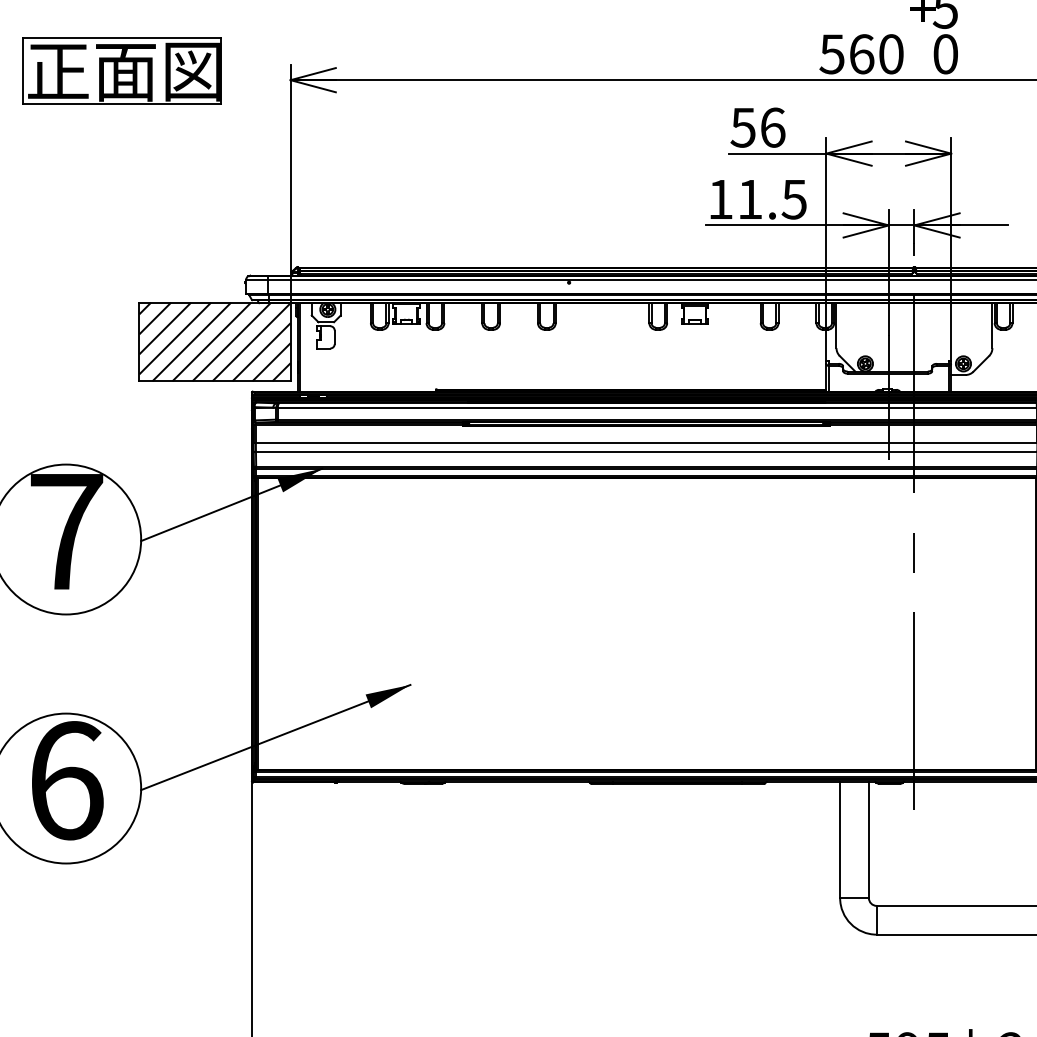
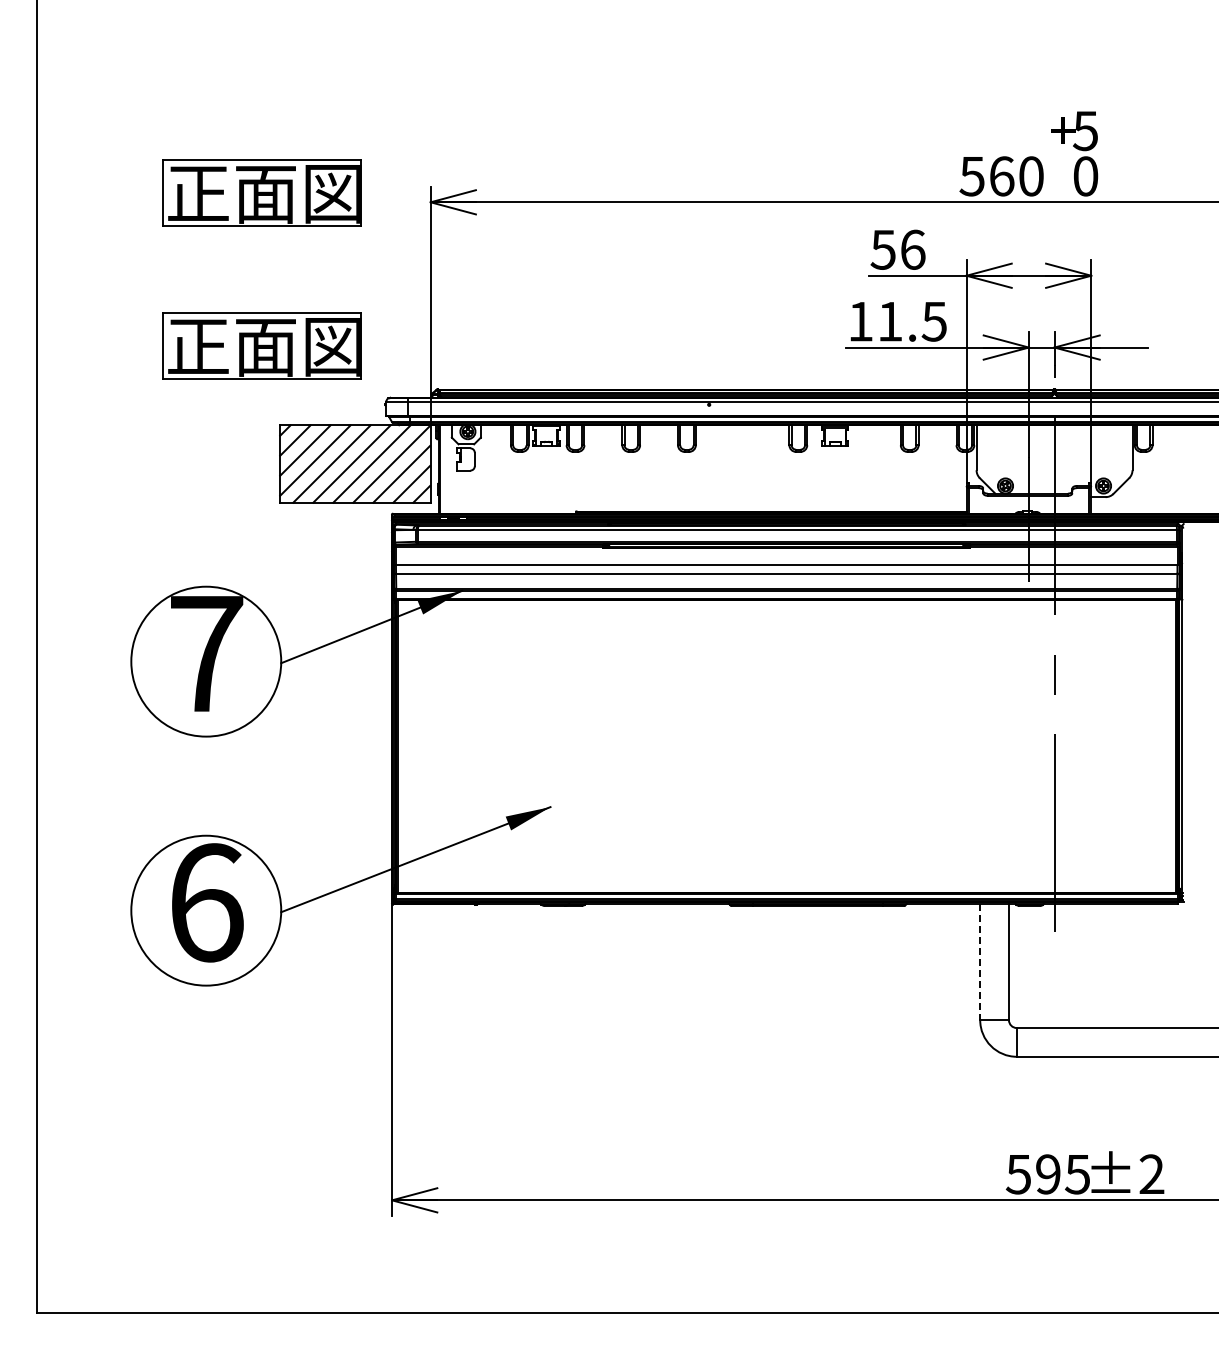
part: (121, 223) -> (261, 345), added
line: (840, 840) -> (980, 962), solid -> dashed

